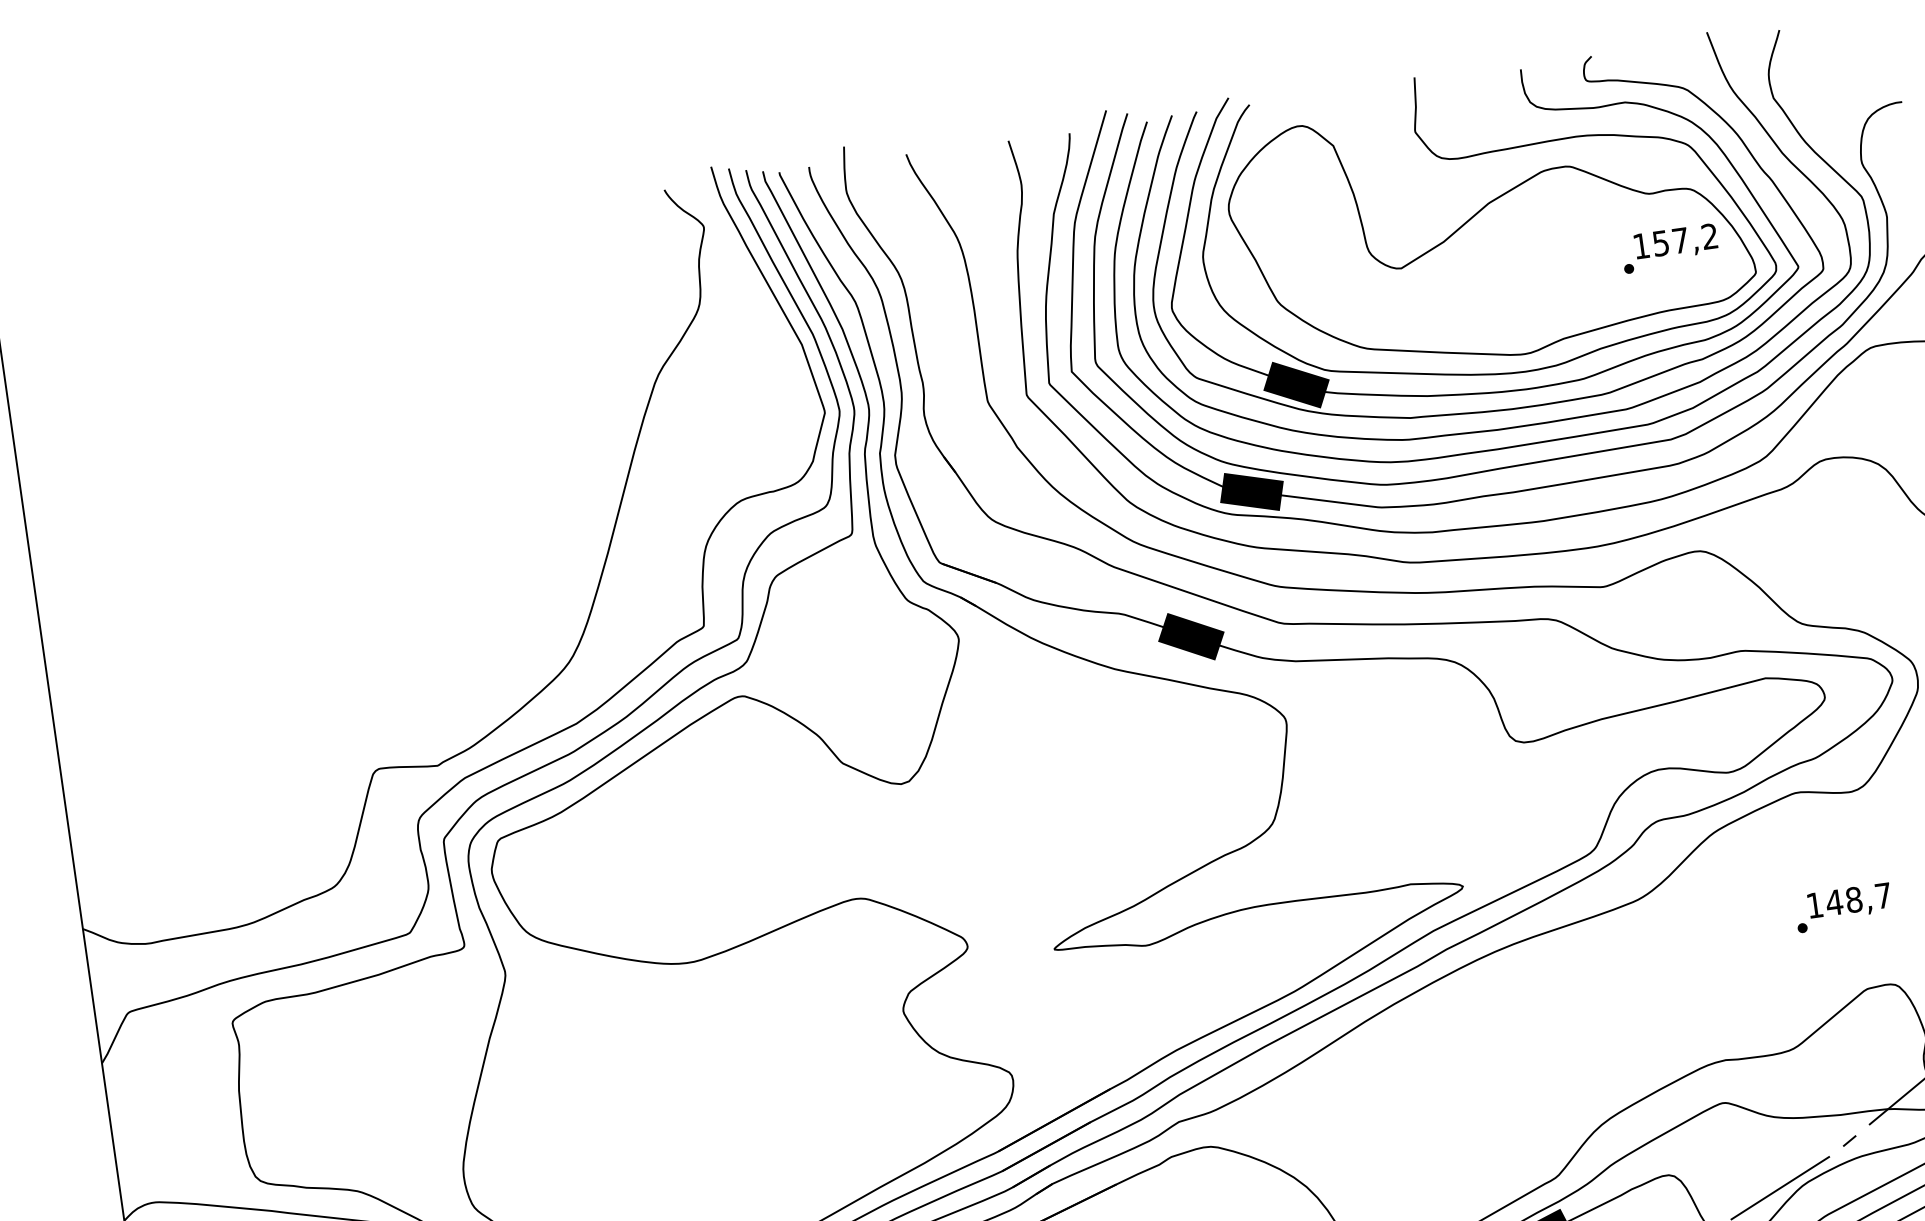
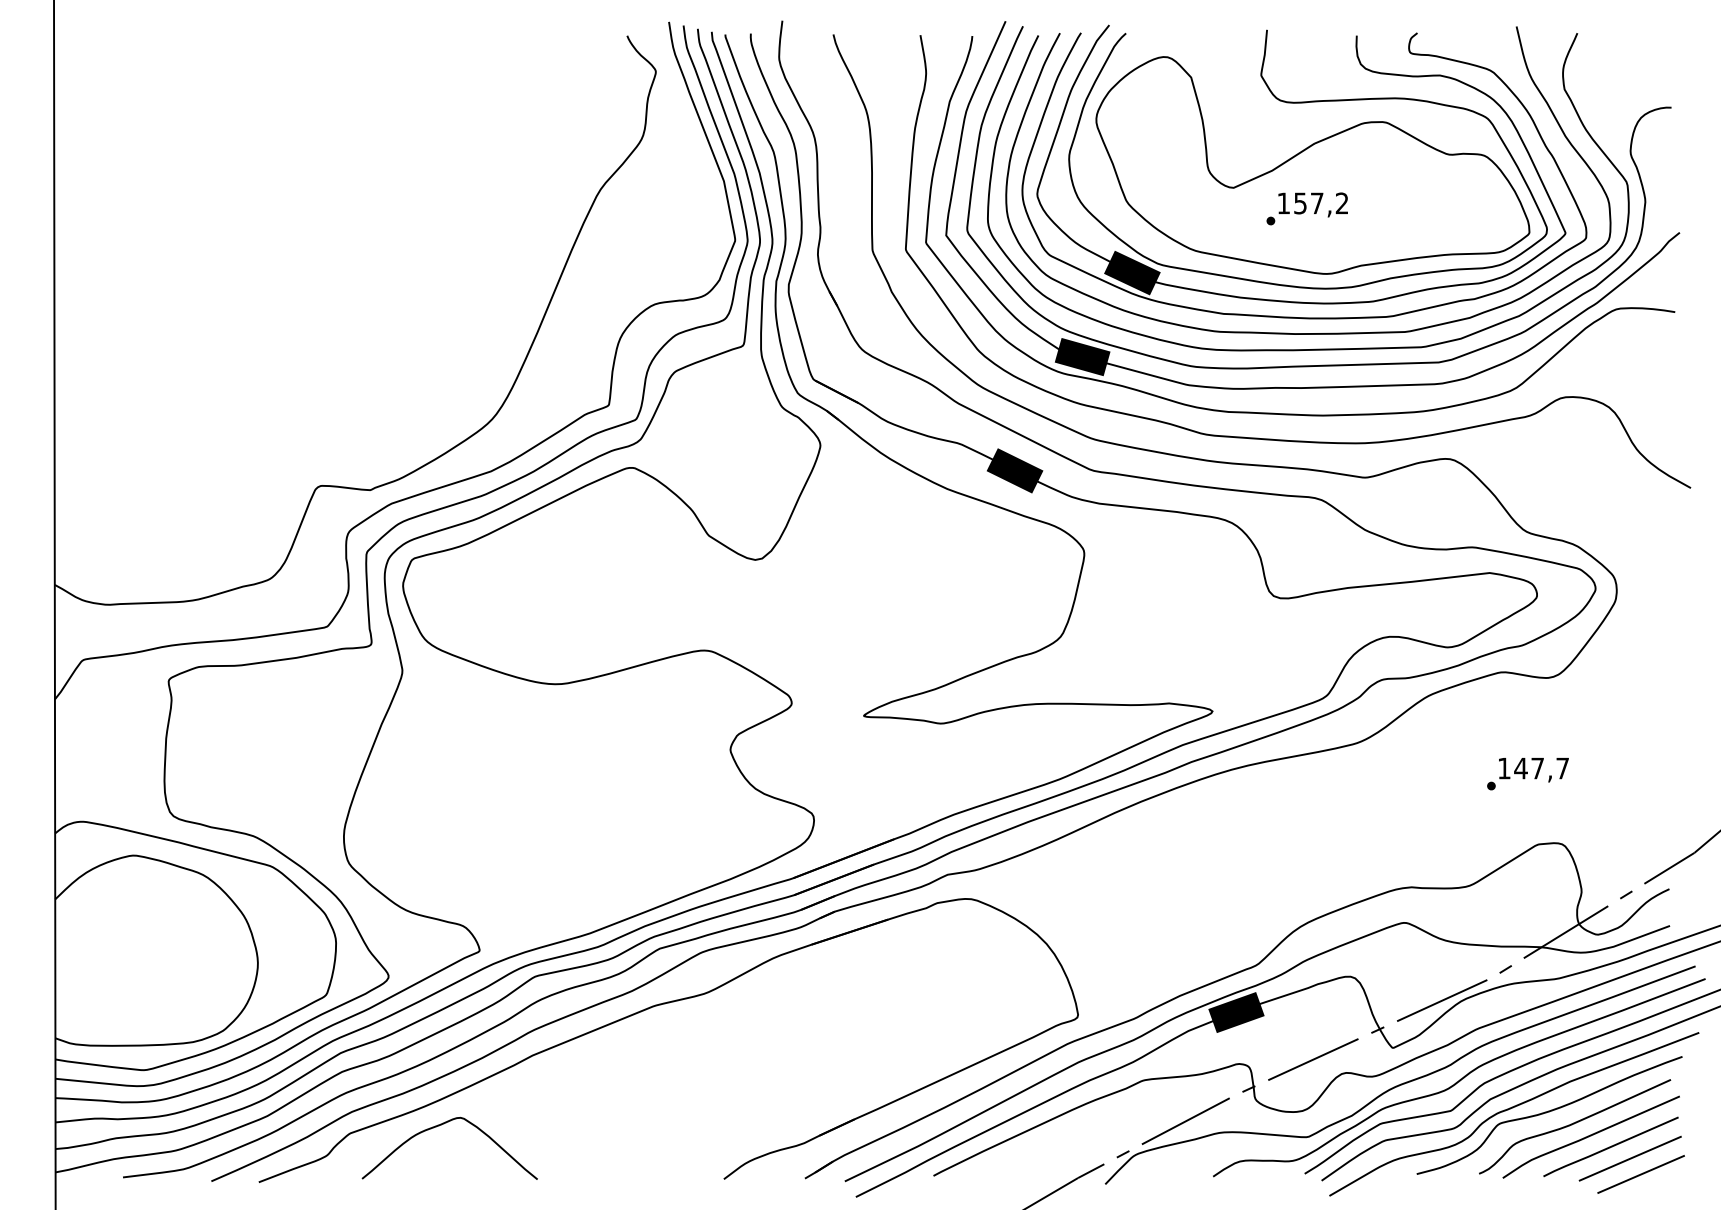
part: (1668, 248) -> (1306, 208), moved
text: (1853, 899) -> (1537, 768), 148,7 -> 147,7

